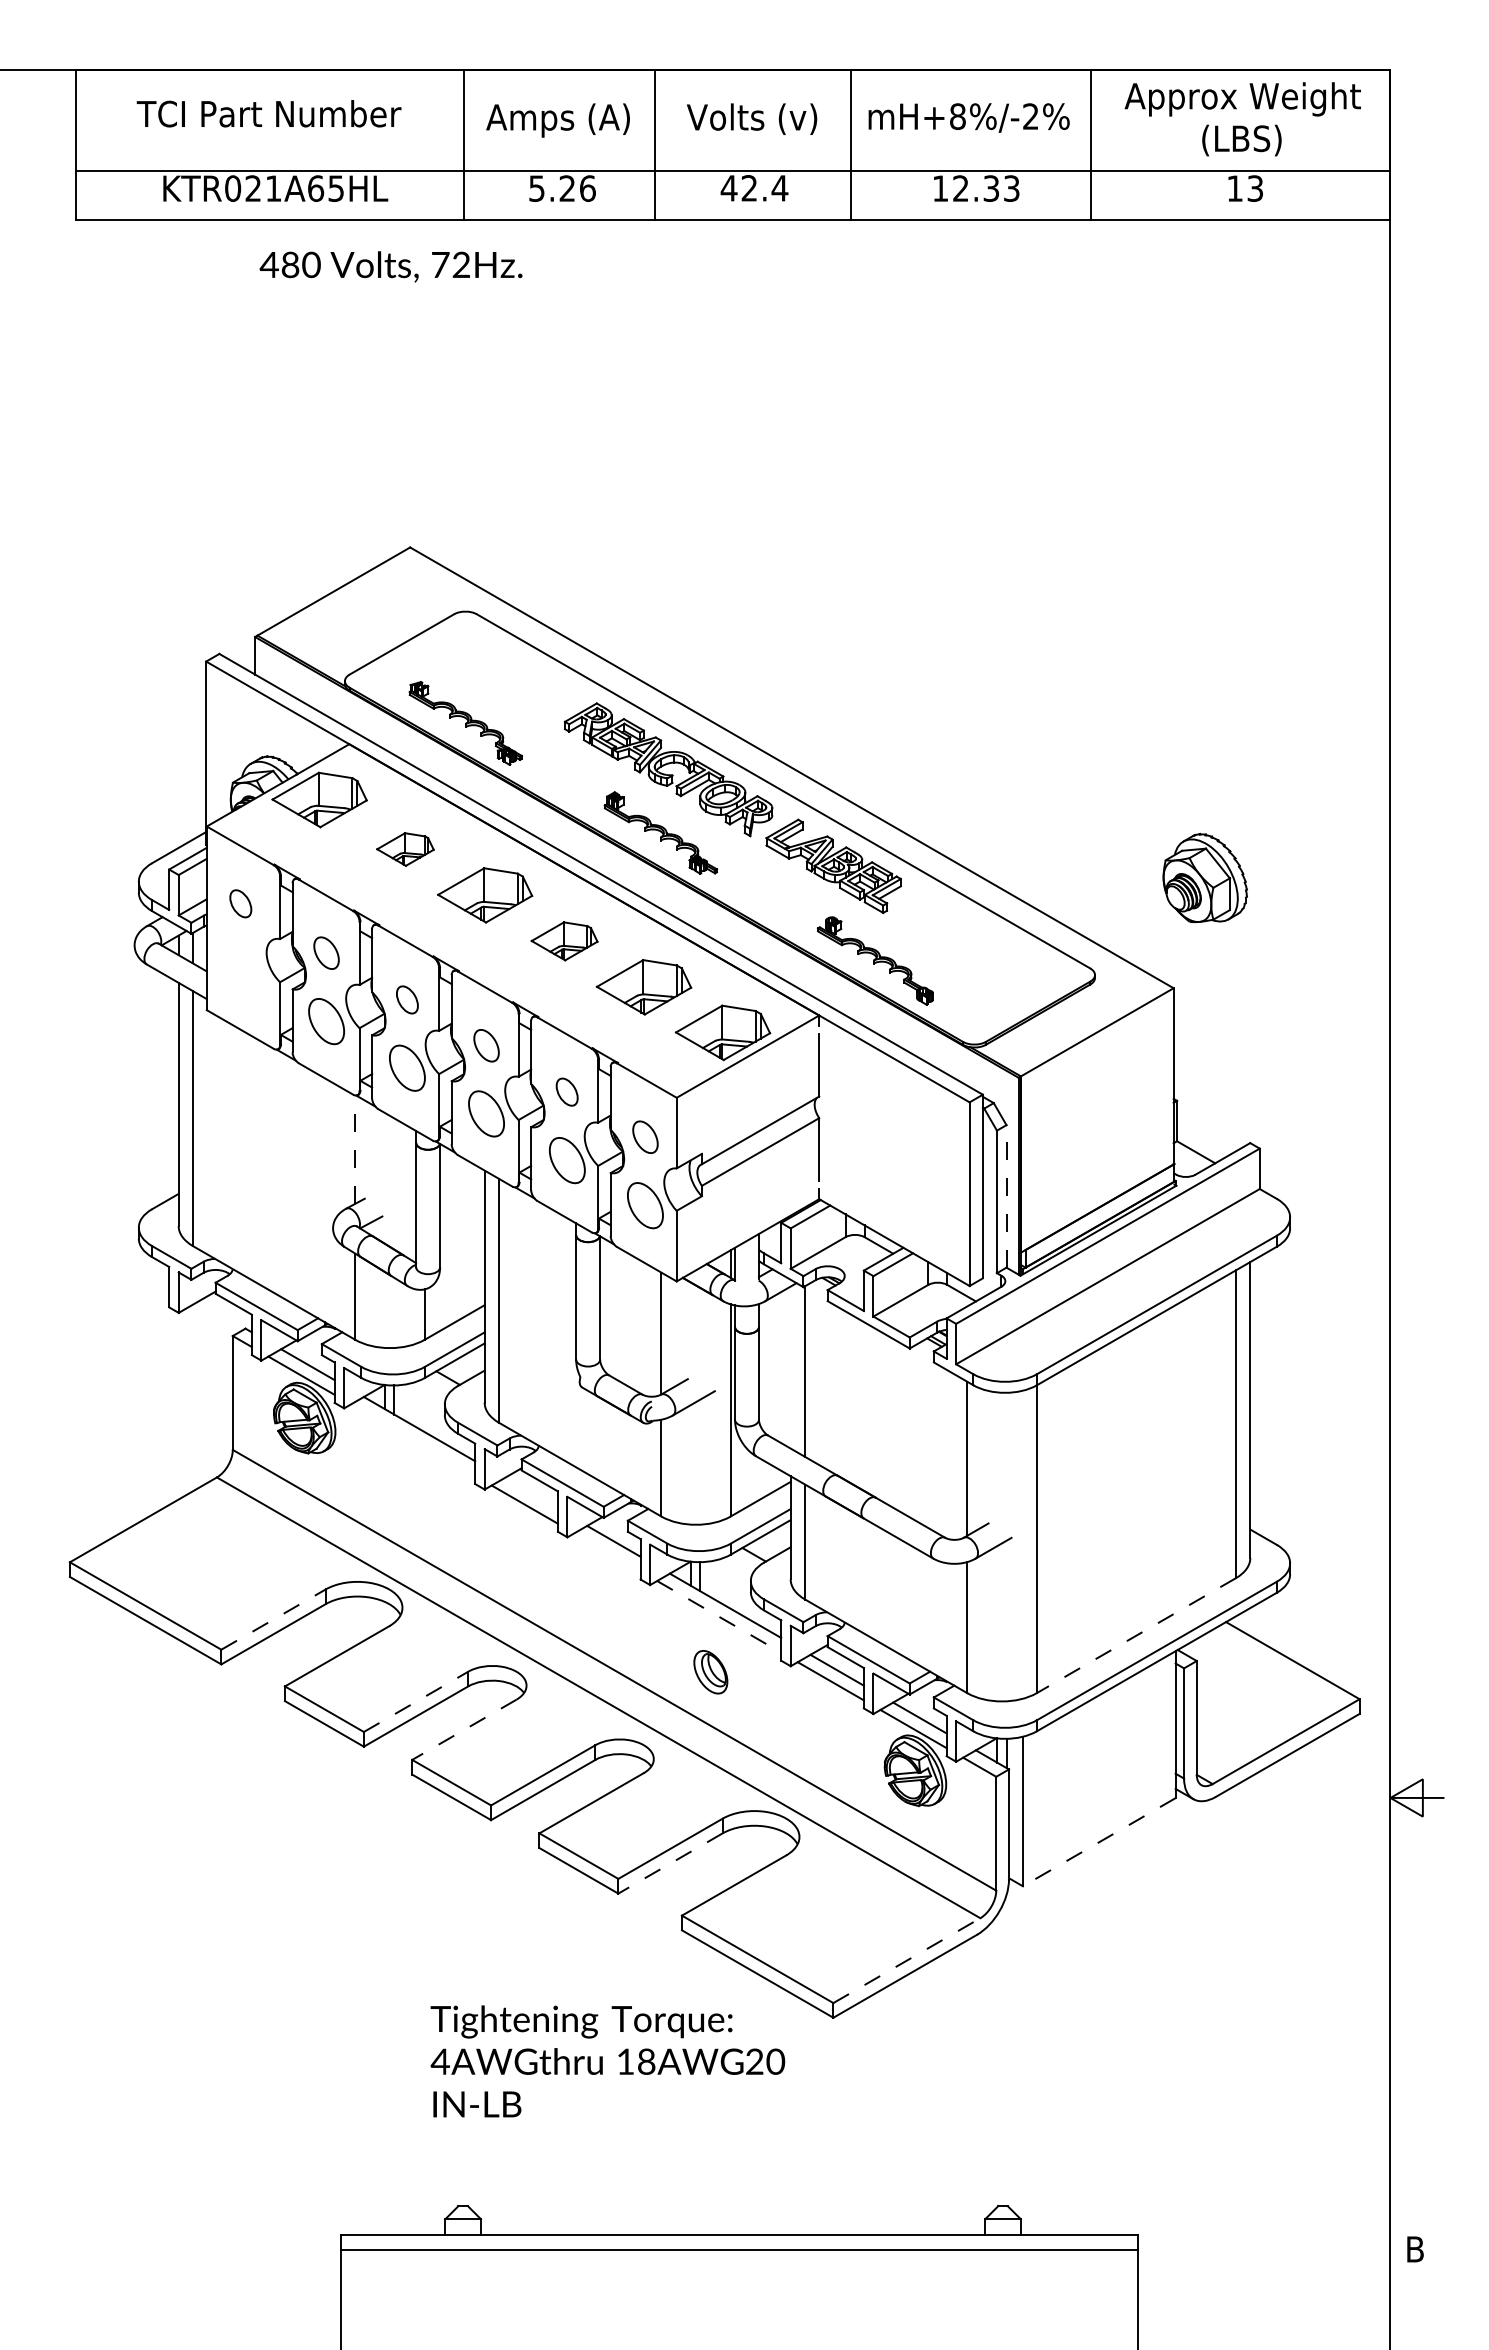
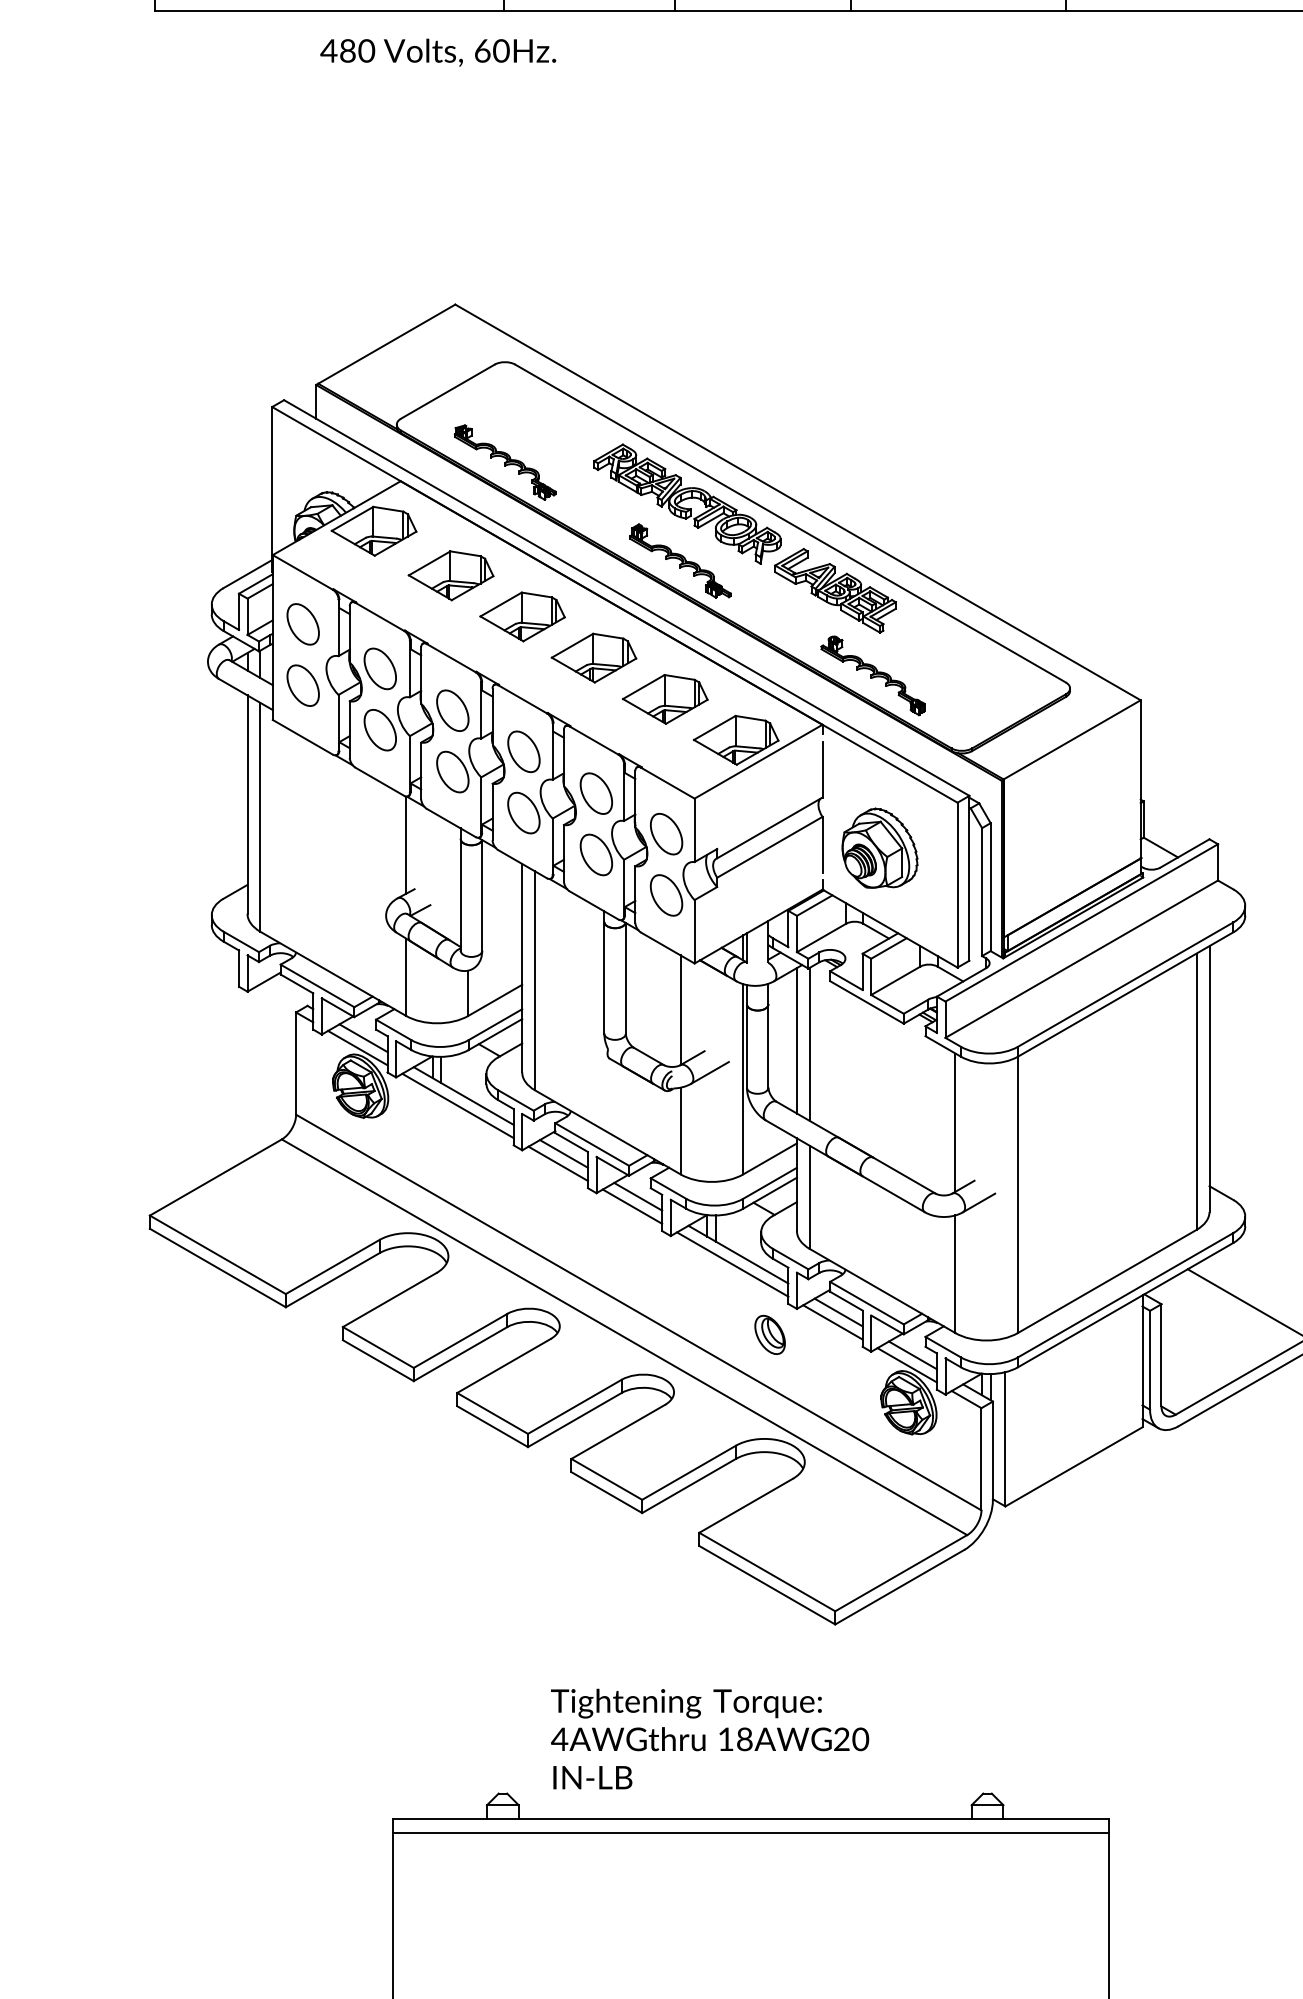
text: (451, 265) -> (492, 51), 72Hz. -> 60Hz.
part: (405, 849) -> (451, 575), size x1.67
part: (1204, 877) -> (879, 847), moved
part: (240, 903) -> (303, 624), size x1.67
part: (564, 941) -> (593, 658), size x1.43
part: (326, 952) -> (380, 668), size x1.43
part: (240, 971) -> (303, 685), added
part: (407, 999) -> (452, 710), size x1.67
part: (486, 1045) -> (523, 751), size x1.43
part: (566, 1091) -> (595, 792), size x1.67
part: (645, 1136) -> (666, 833), size x1.43
line: (355, 1149) -> (406, 845), dashed -> solid
line: (1006, 1195) -> (990, 886), dashed -> solid
line: (790, 1367) -> (796, 1040), added
line: (413, 1439) -> (458, 1105), added
line: (530, 1493) -> (563, 1153), added
line: (607, 1552) -> (632, 1206), added
line: (719, 1616) -> (733, 1264), dashed -> solid
line: (273, 1619) -> (332, 1266), dashed -> solid
line: (1136, 1635) -> (1107, 1281), dashed -> solid
part: (710, 1672) -> (769, 1335), moved
line: (416, 1701) -> (461, 1340), dashed -> solid
line: (463, 1730) -> (503, 1366), dashed -> solid
line: (1098, 1842) -> (1073, 1467), dashed -> solid
line: (670, 1863) -> (689, 1485), dashed -> solid
line: (906, 1960) -> (900, 1573), dashed -> solid
text: (607, 2061) -> (709, 1739), moved

